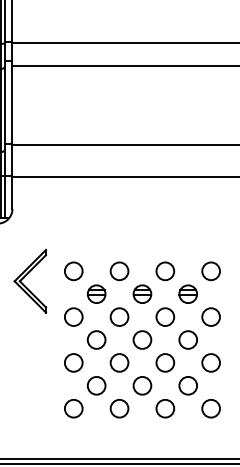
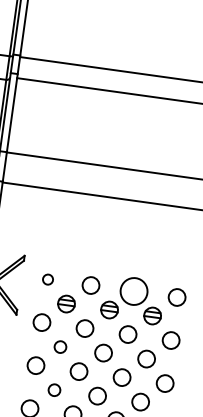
circle: (73, 271) -> (47, 279), size x0.6
circle: (165, 271) -> (134, 291), size x1.6
circle: (96, 339) -> (60, 346), size x0.7
circle: (96, 385) -> (54, 389), size x0.7

